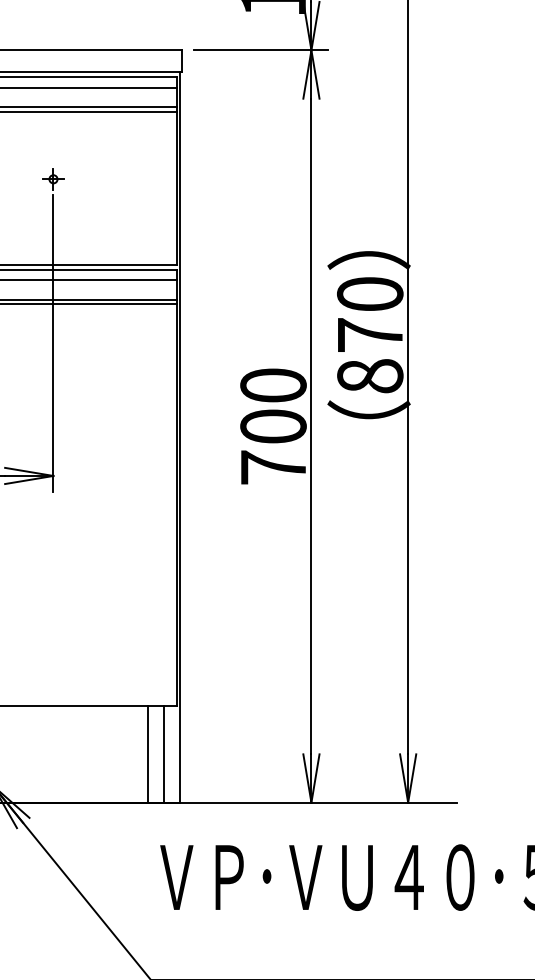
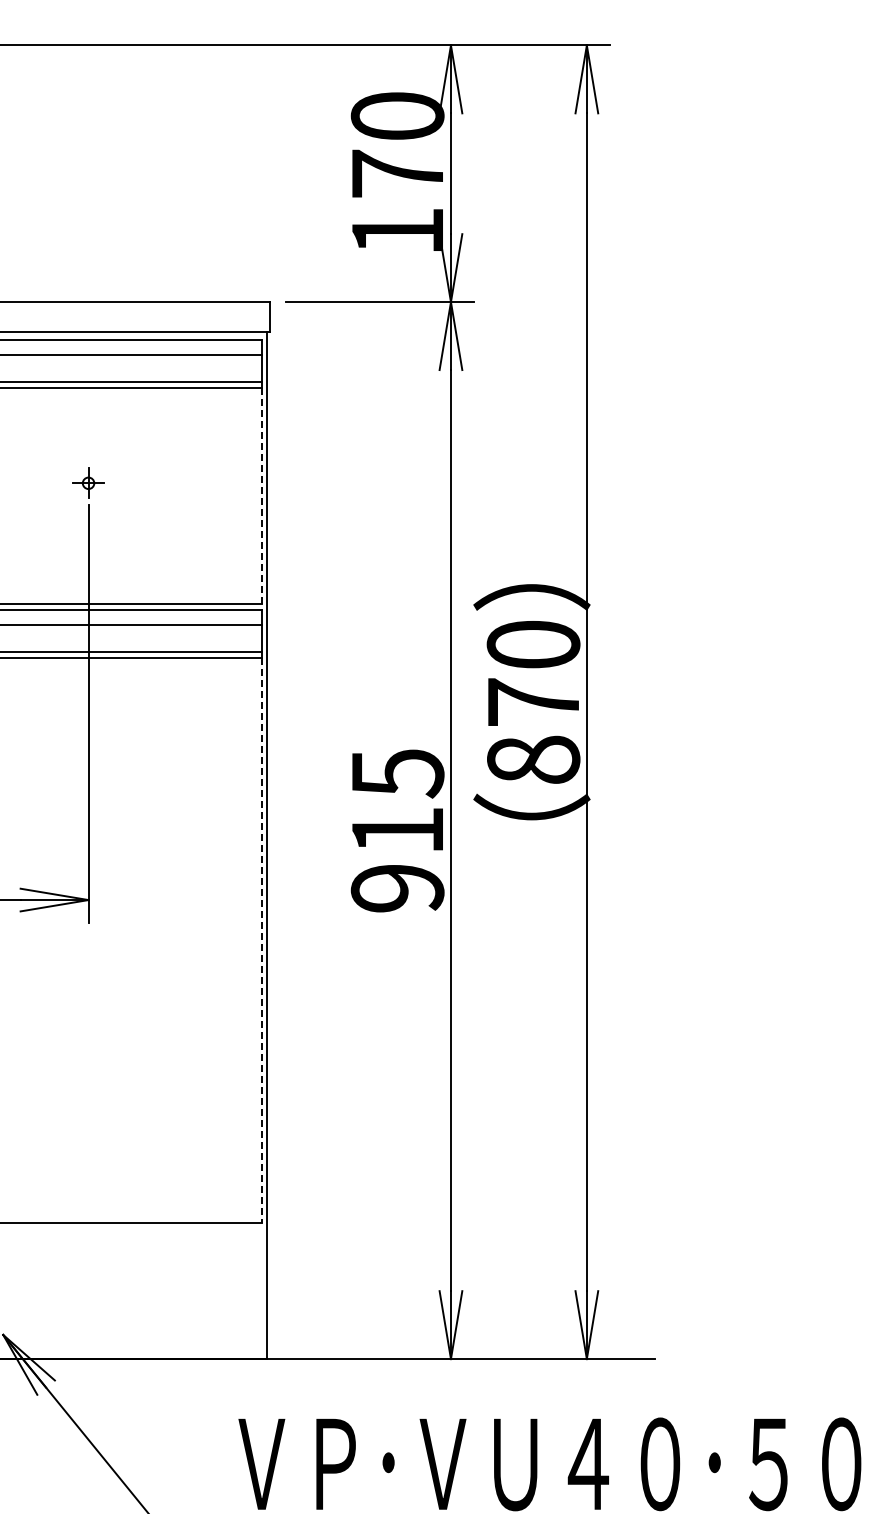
line: (177, 188) -> (262, 496), solid -> dashed
text: (273, 426) -> (397, 830), 700 -> 915
line: (177, 505) -> (262, 941), solid -> dashed
line: (148, 754) -> (221, 1291), removed
line: (164, 754) -> (244, 1291), removed

